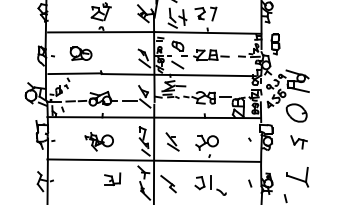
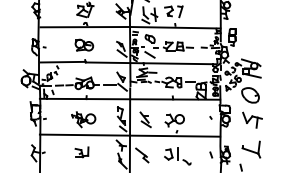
part: (81, 52) -> (84, 44), moved
part: (299, 141) -> (252, 119), size x1.43
part: (112, 179) -> (81, 152), moved

